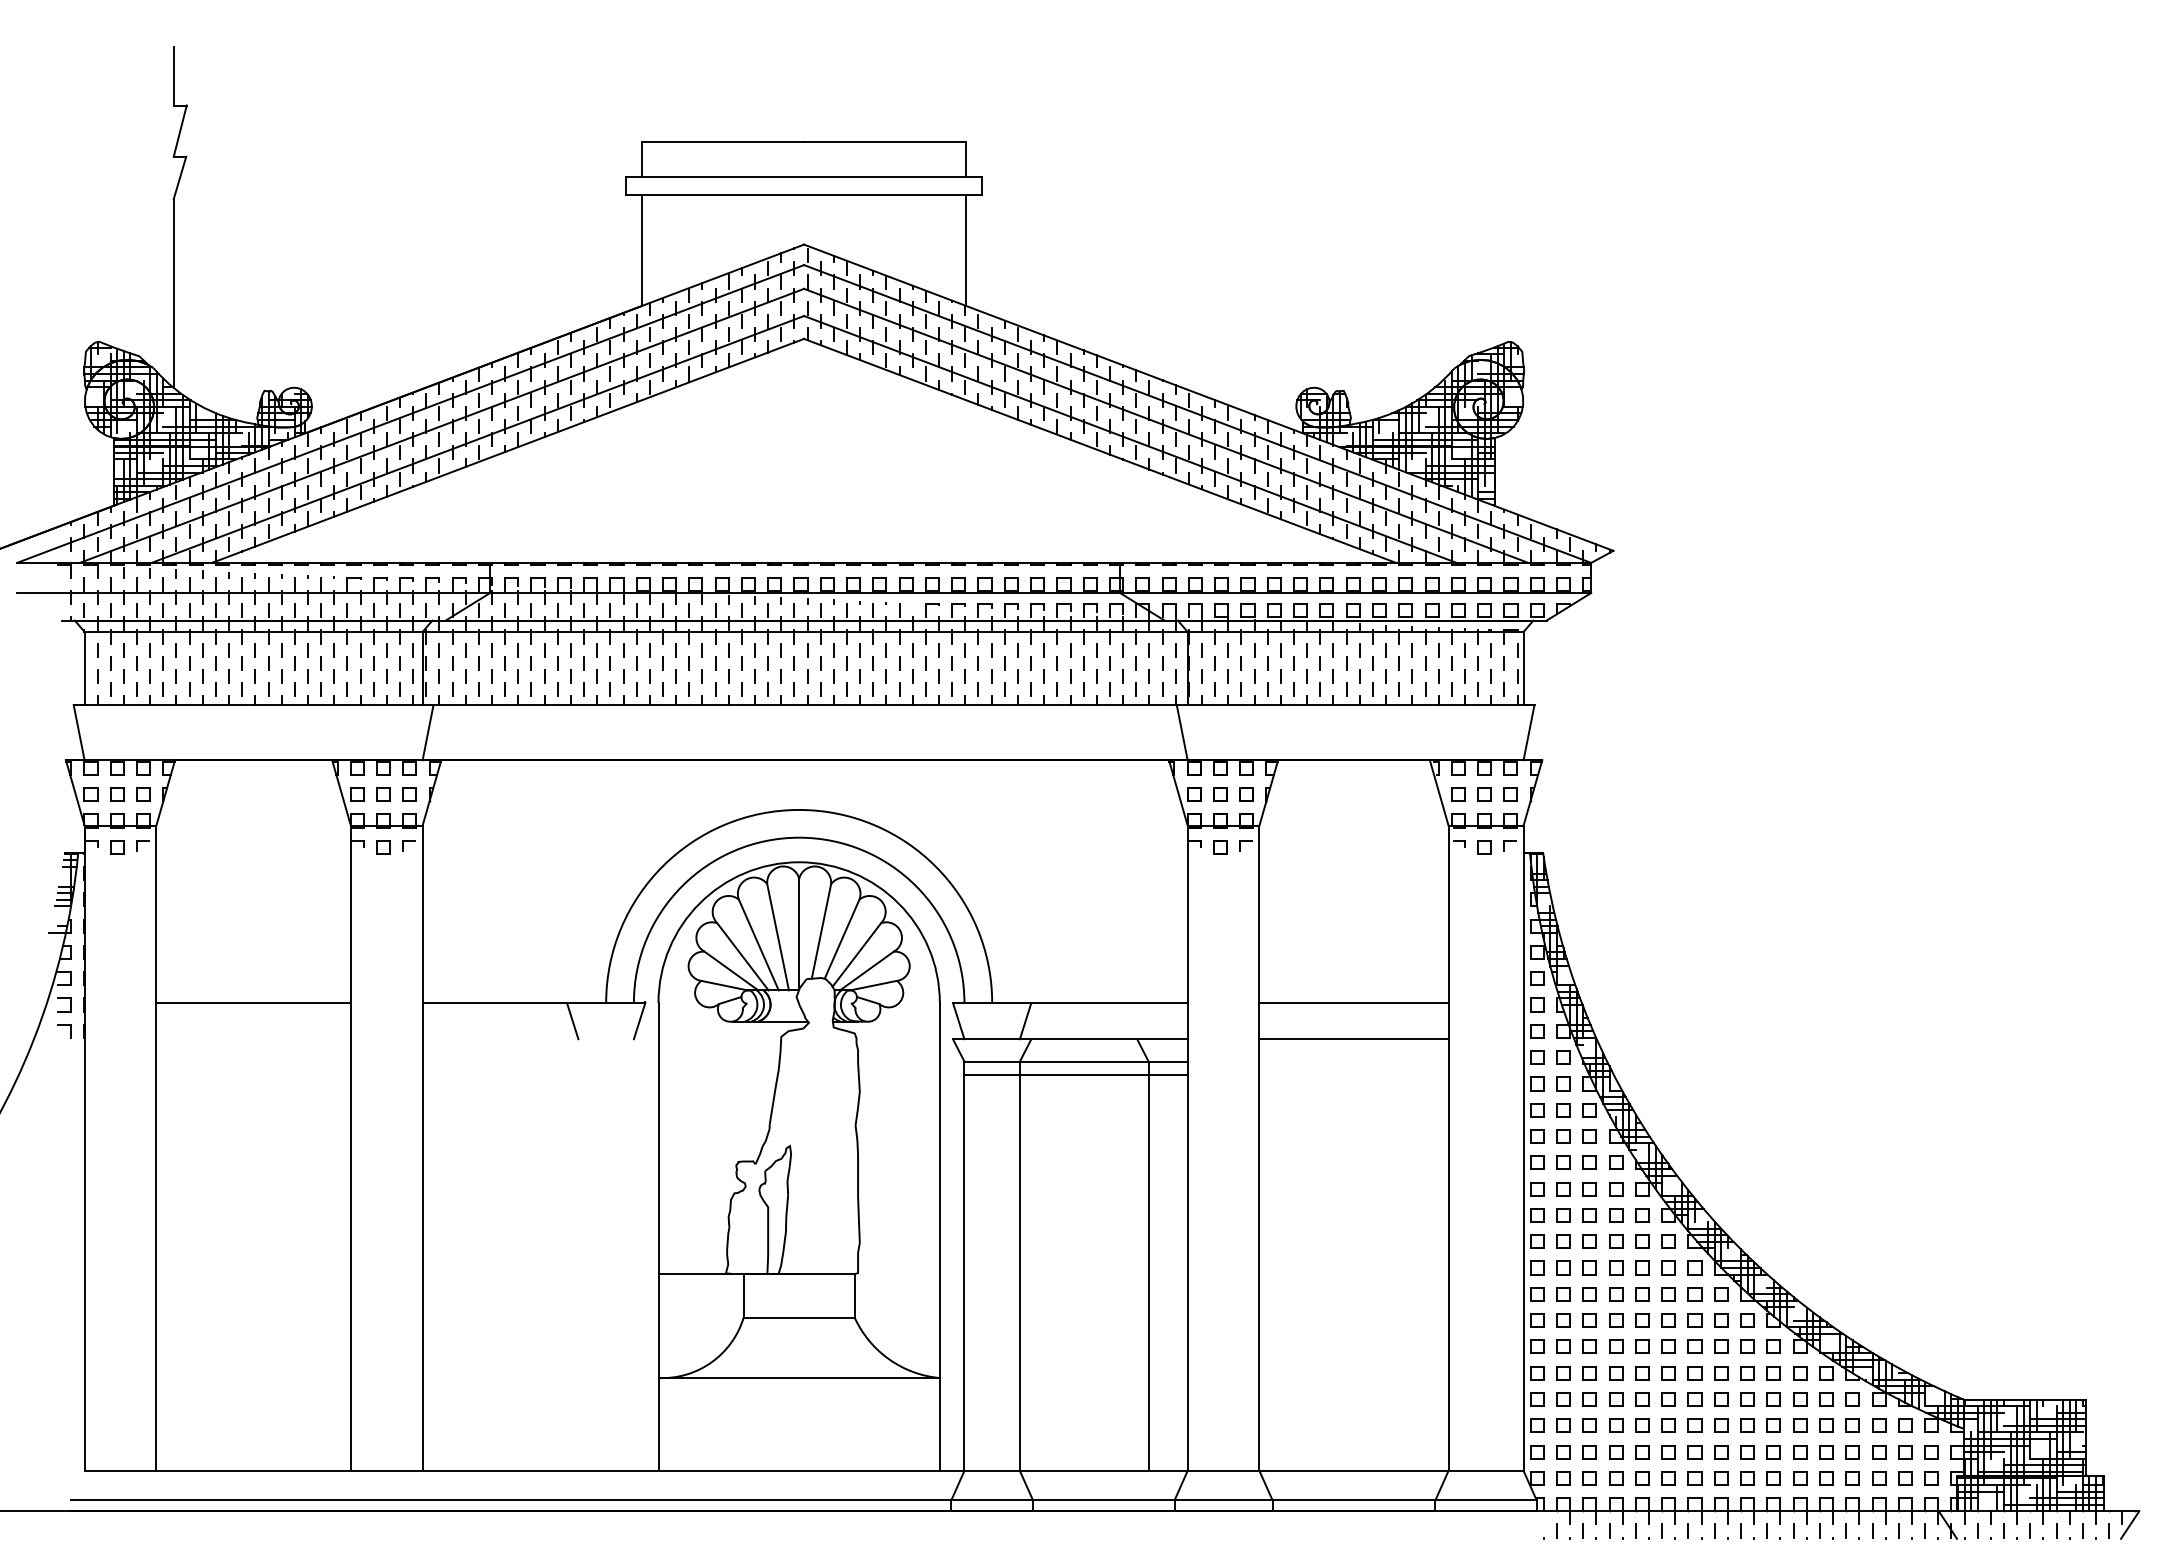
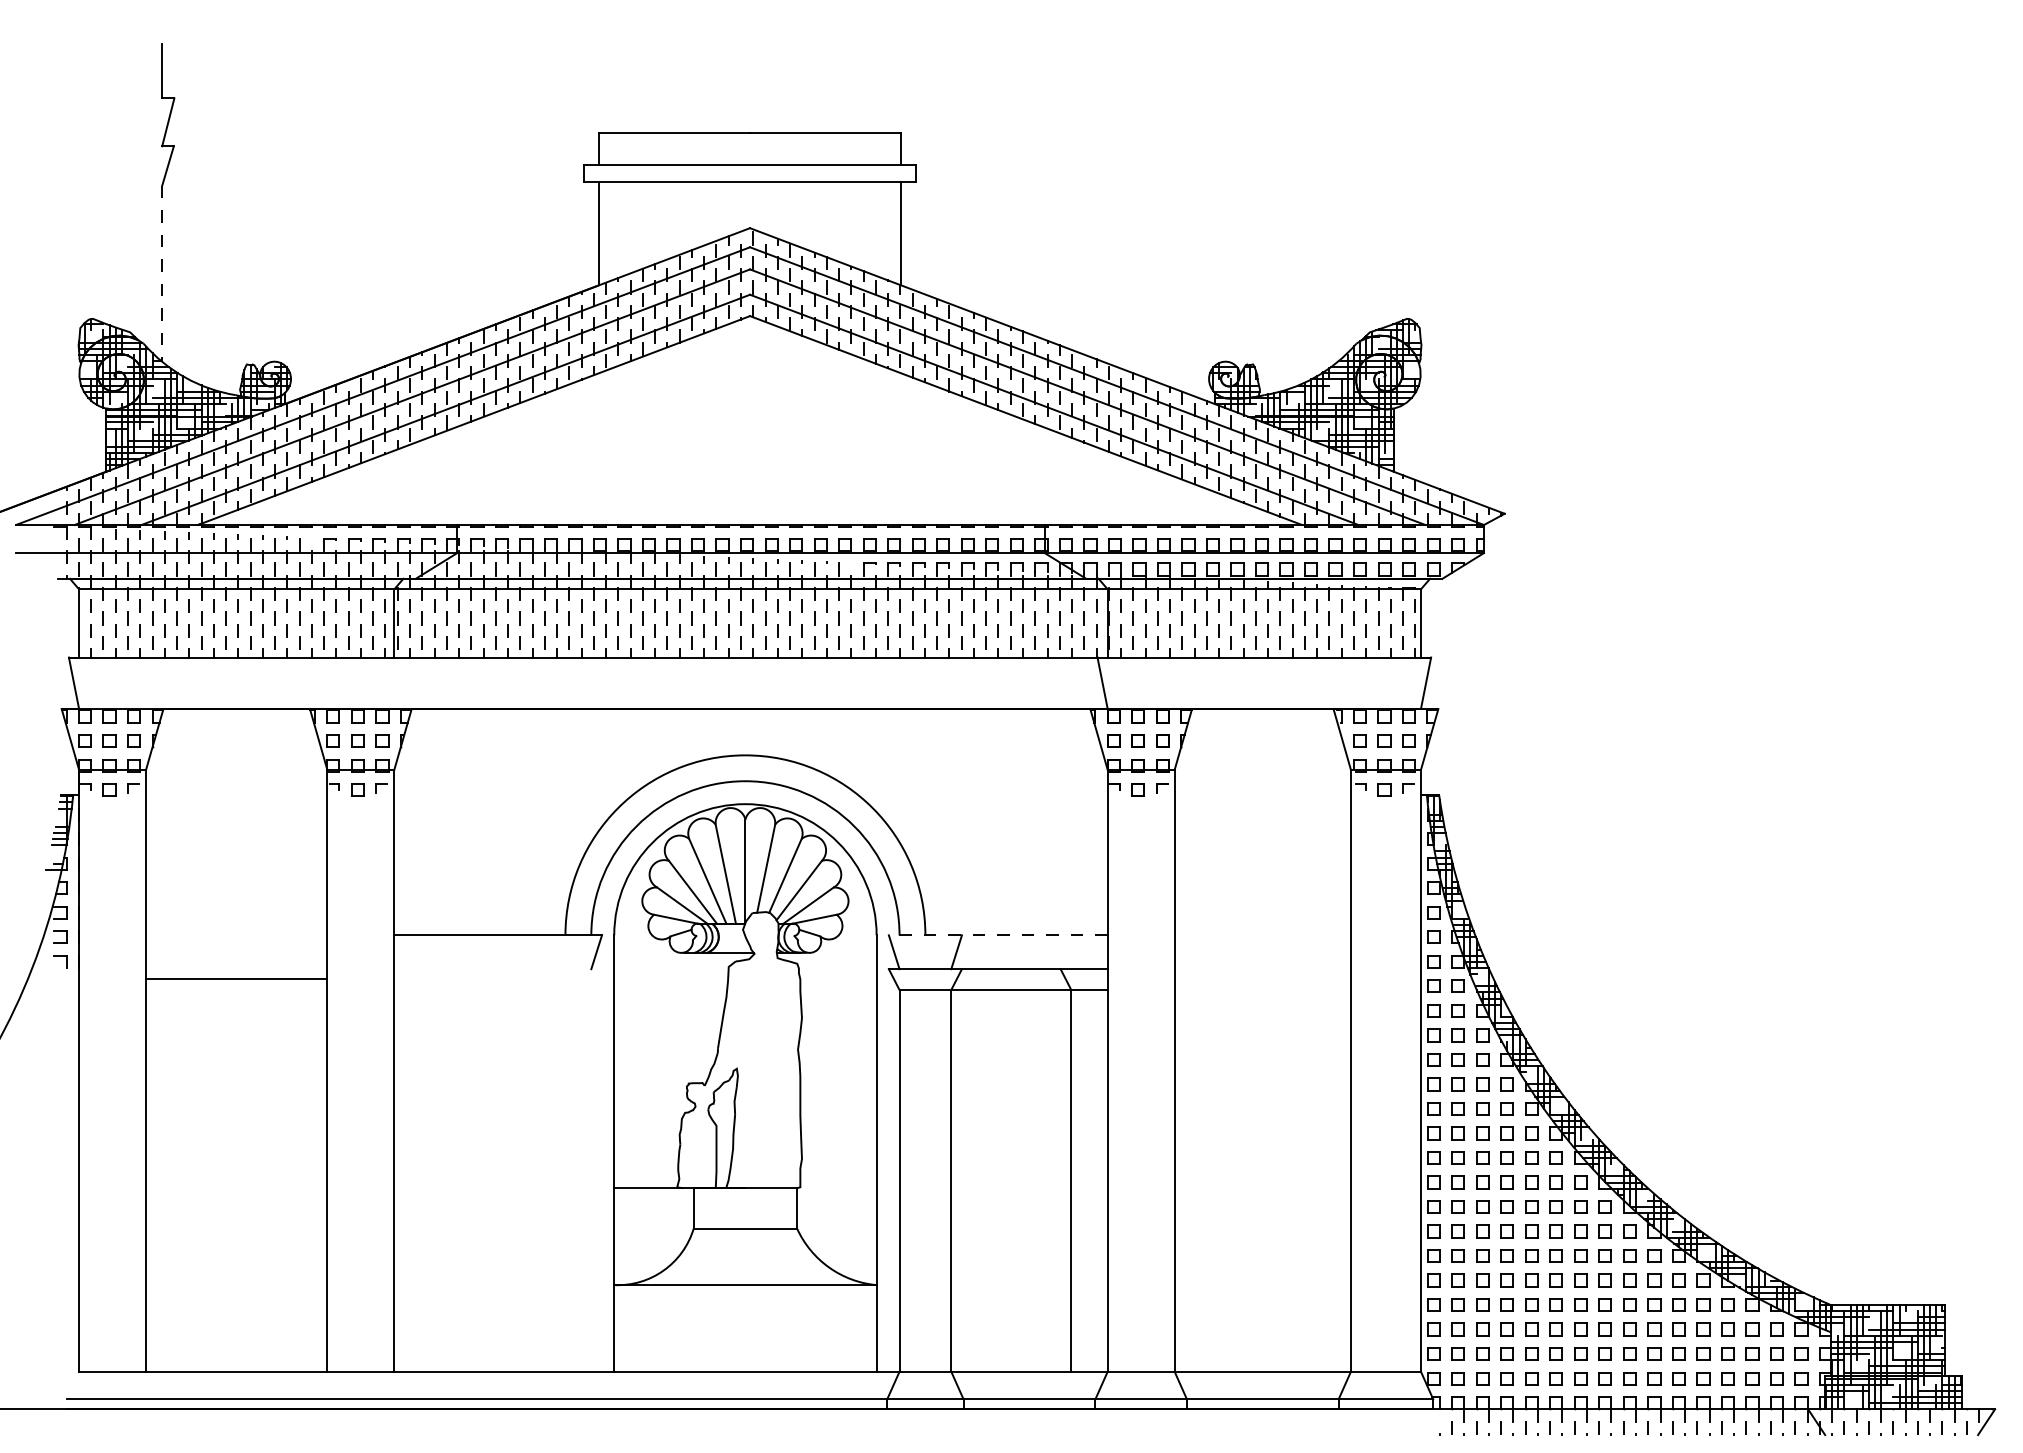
line: (173, 294) -> (161, 274), solid -> dashed
line: (427, 732) -> (398, 683), removed
line: (253, 1002) -> (236, 978), moved
line: (1069, 1002) -> (997, 934), solid -> dashed
line: (1353, 1002) -> (1262, 934), removed
line: (572, 1020) -> (534, 951), removed
line: (1353, 1039) -> (1262, 969), removed
line: (1075, 1074) -> (1003, 1002), removed

